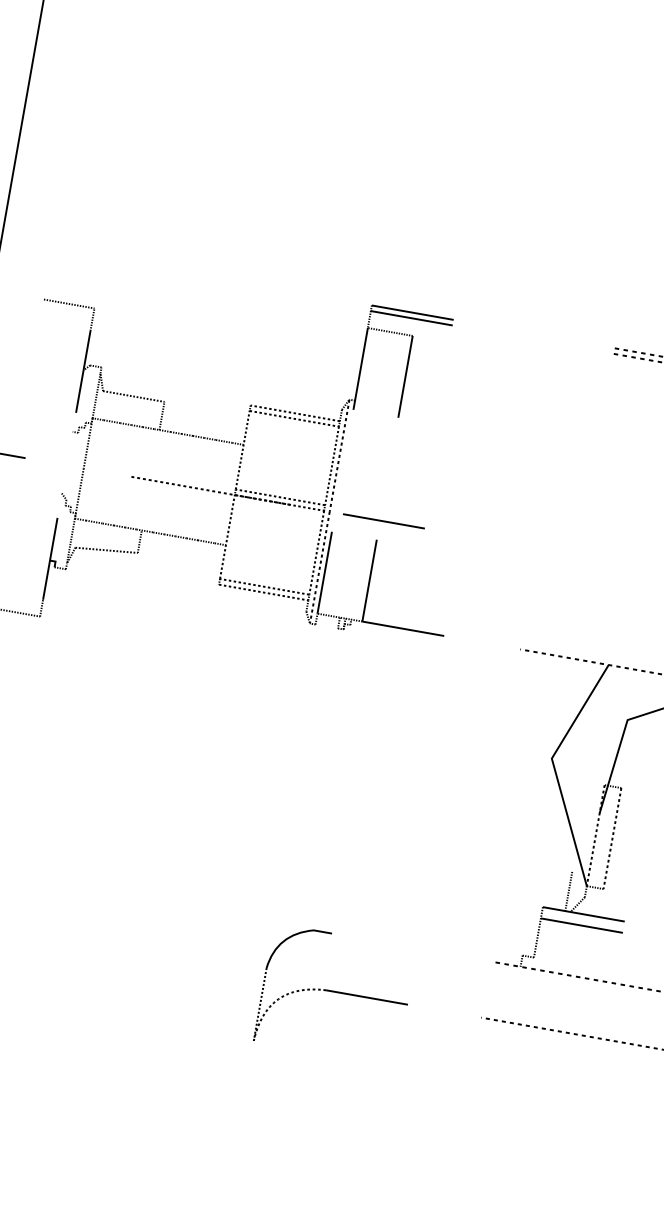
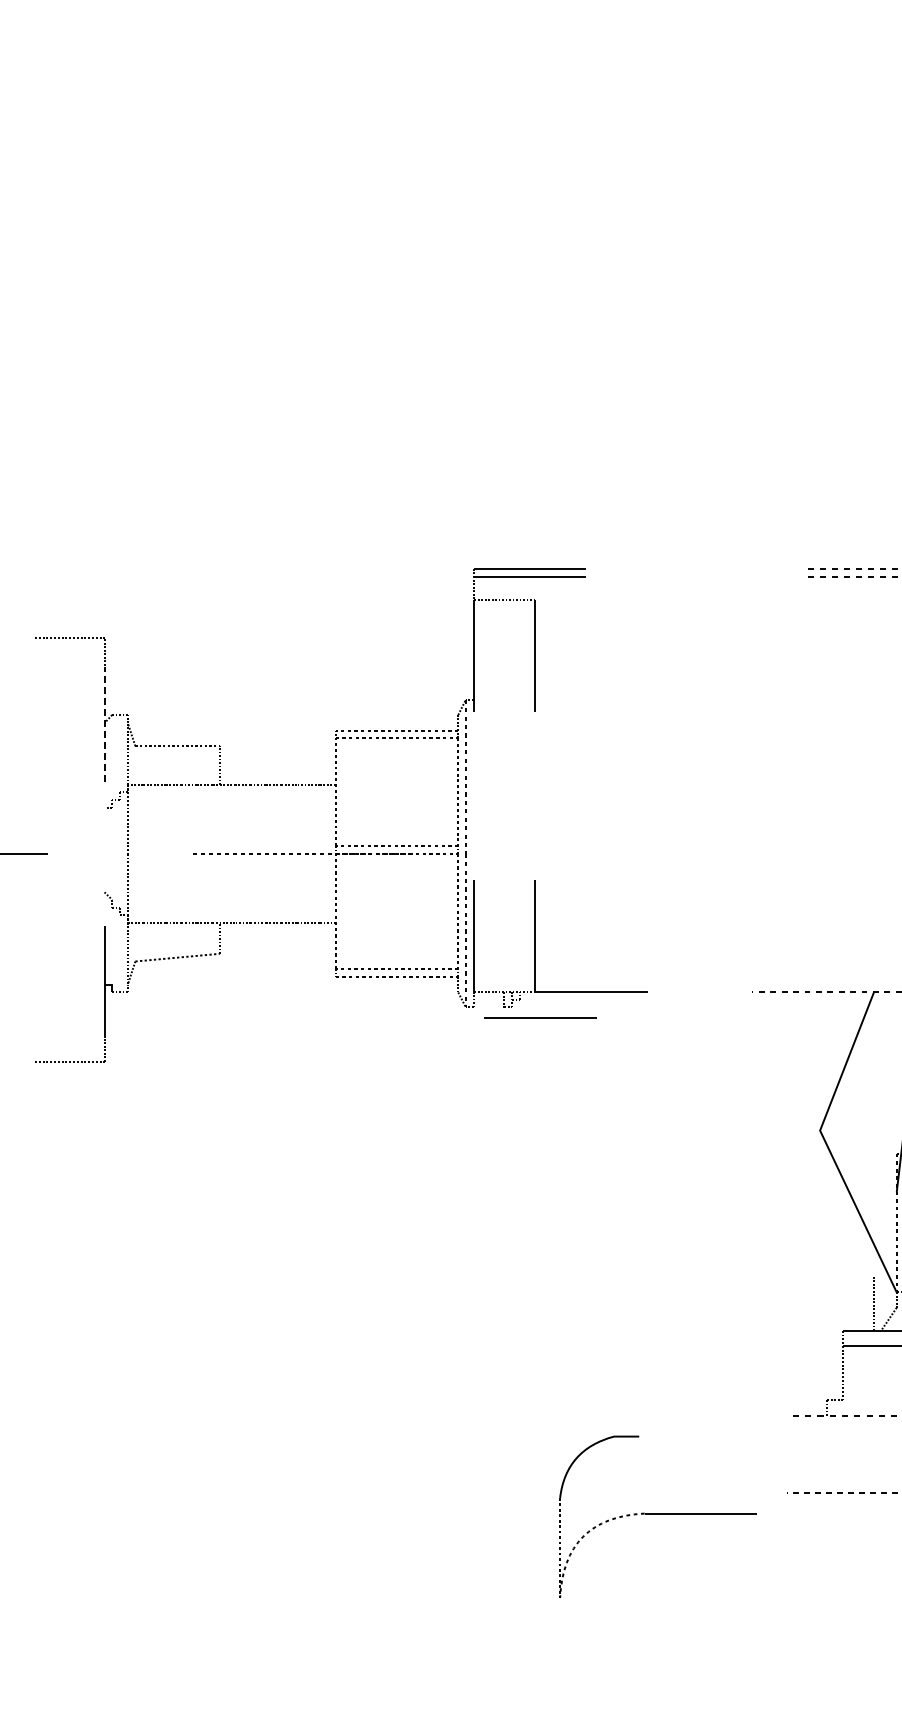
line: (83, 371) -> (104, 724), solid -> dashed
line: (383, 521) -> (540, 1017), moved
part: (335, 994) -> (657, 1516), moved

